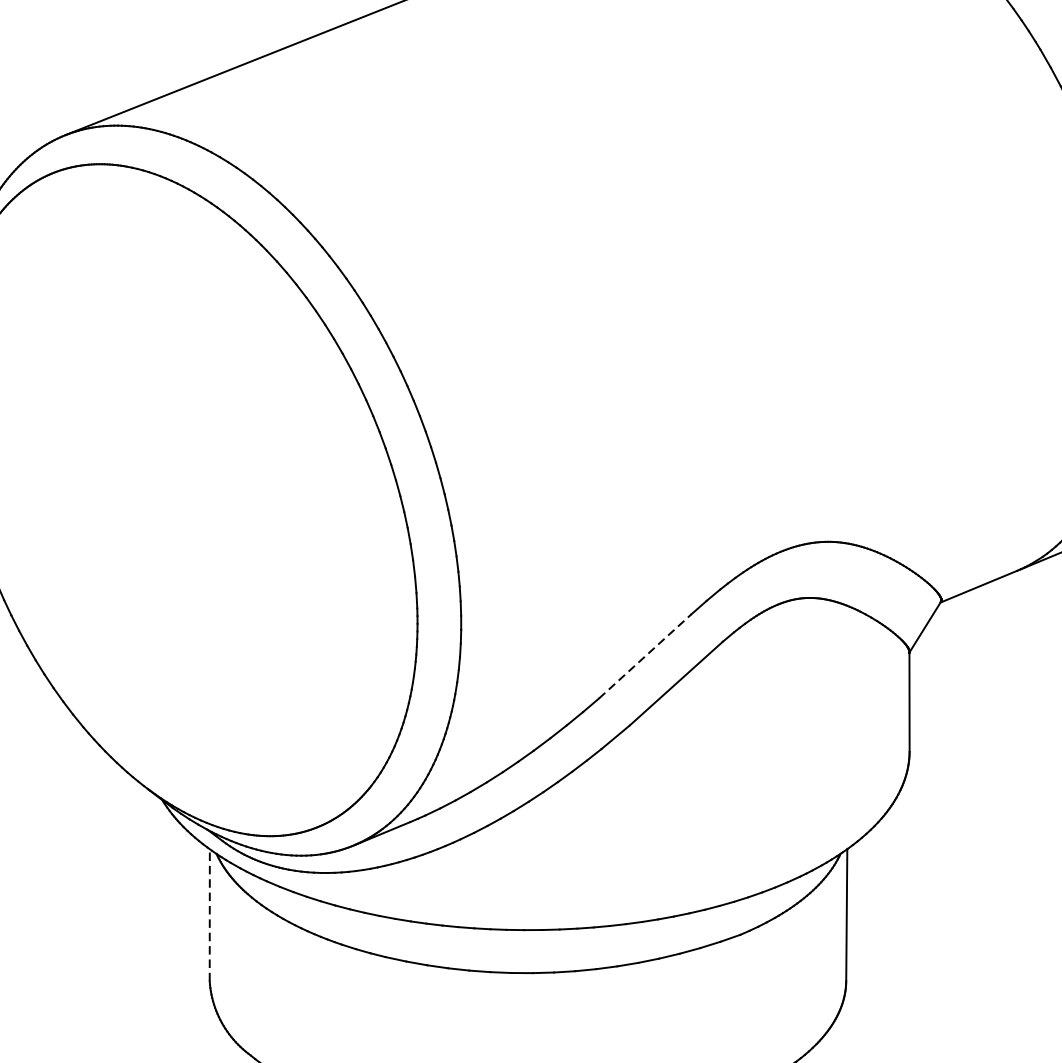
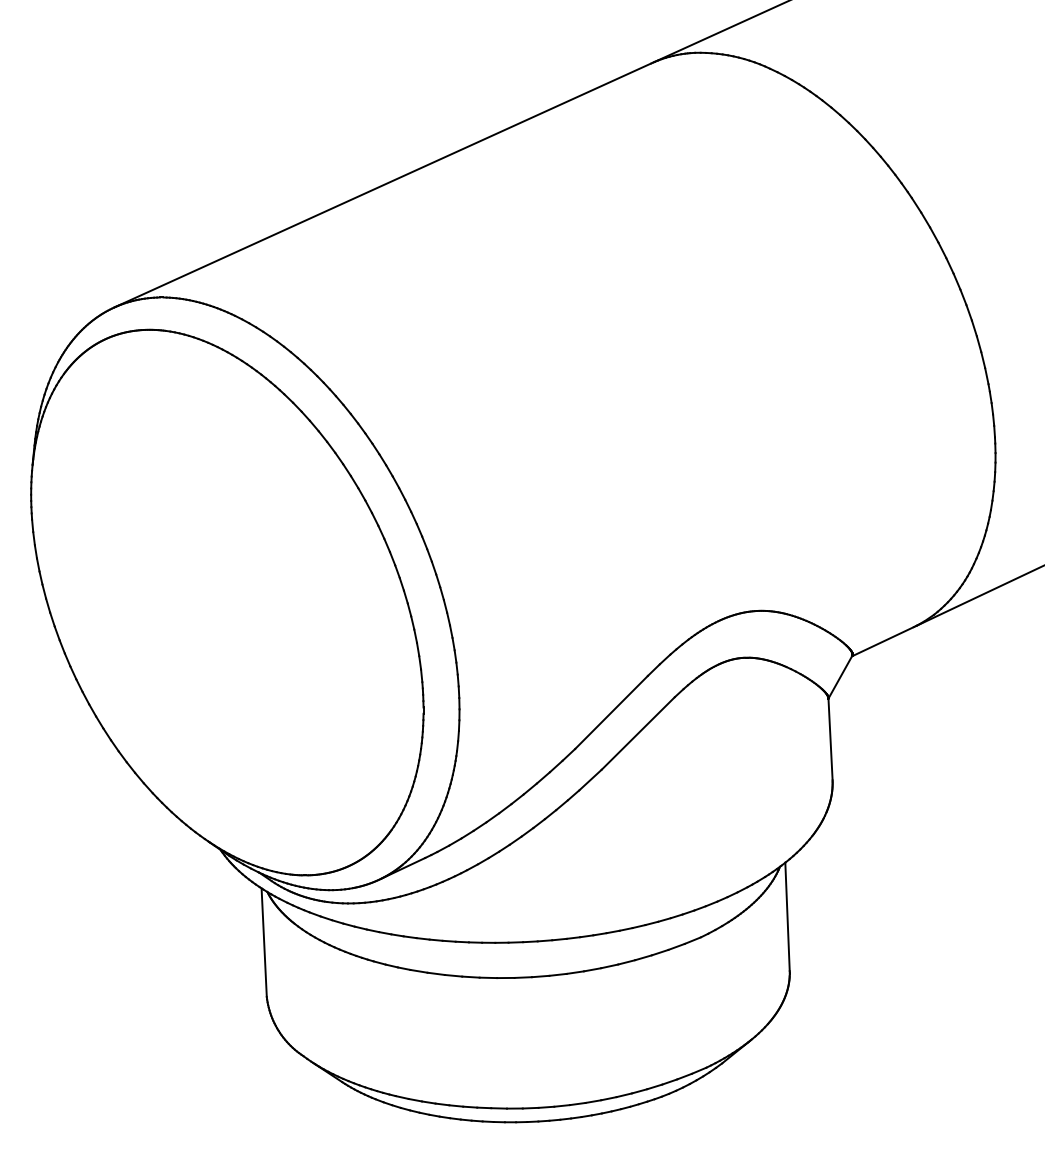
line: (645, 656) -> (611, 712), dashed -> solid
line: (210, 915) -> (264, 942), dashed -> solid

